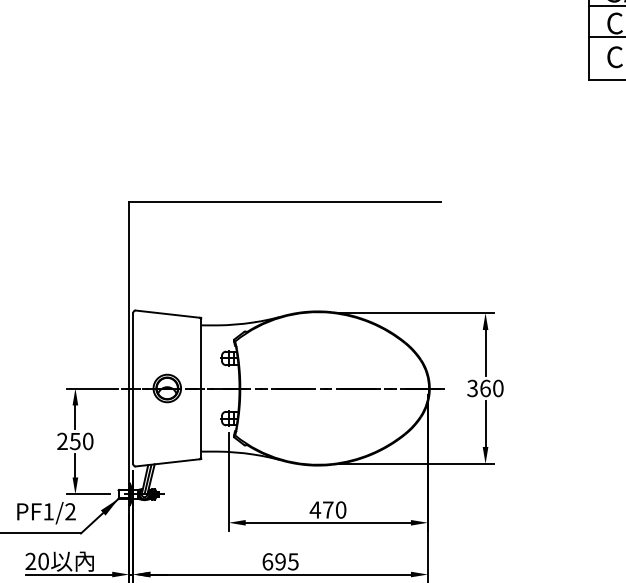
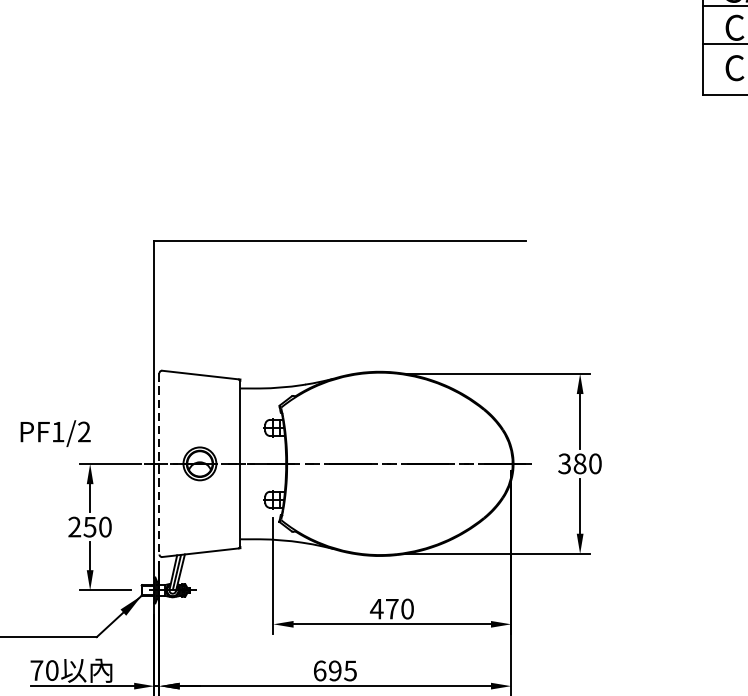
line: (133, 388) -> (159, 463), solid -> dashed
text: (485, 388) -> (580, 463), 360 -> 380
text: (46, 513) -> (55, 434), moved
text: (30, 560) -> (36, 669), 20 -> 70

